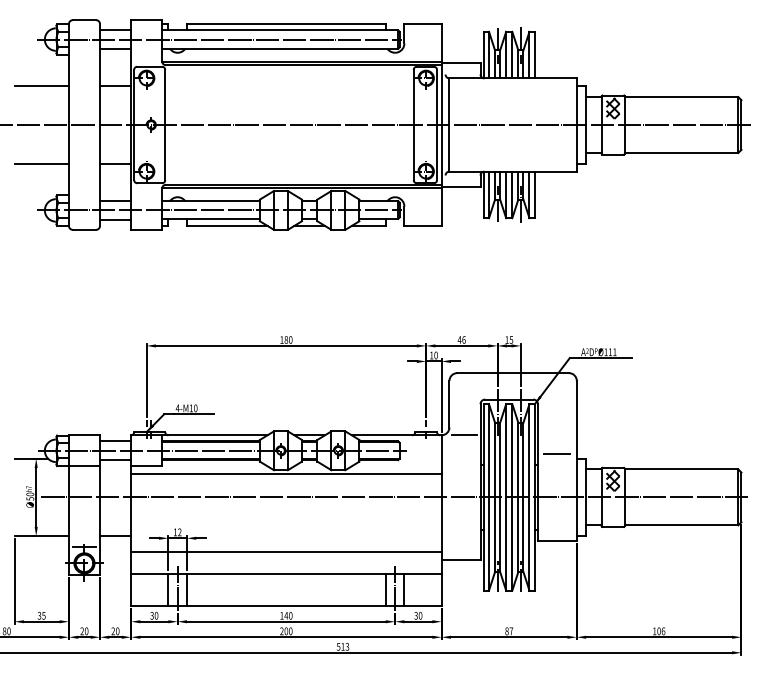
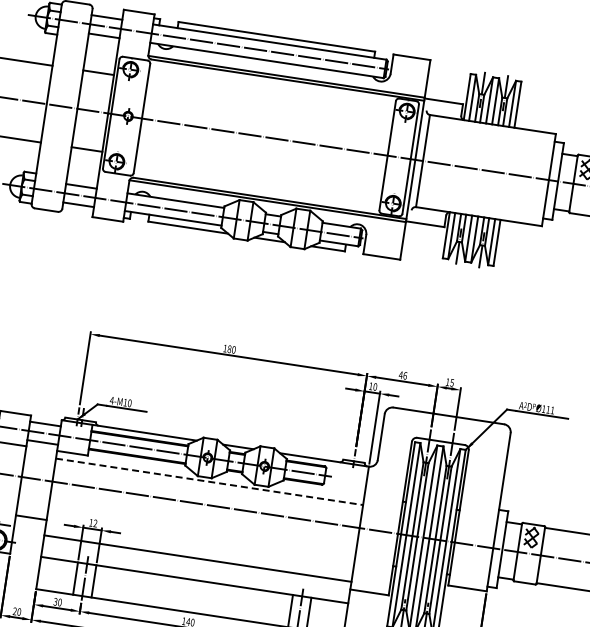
line: (464, 435) -> (391, 470), removed
line: (556, 453) -> (479, 501), removed
line: (286, 474) -> (209, 482), solid -> dashed

